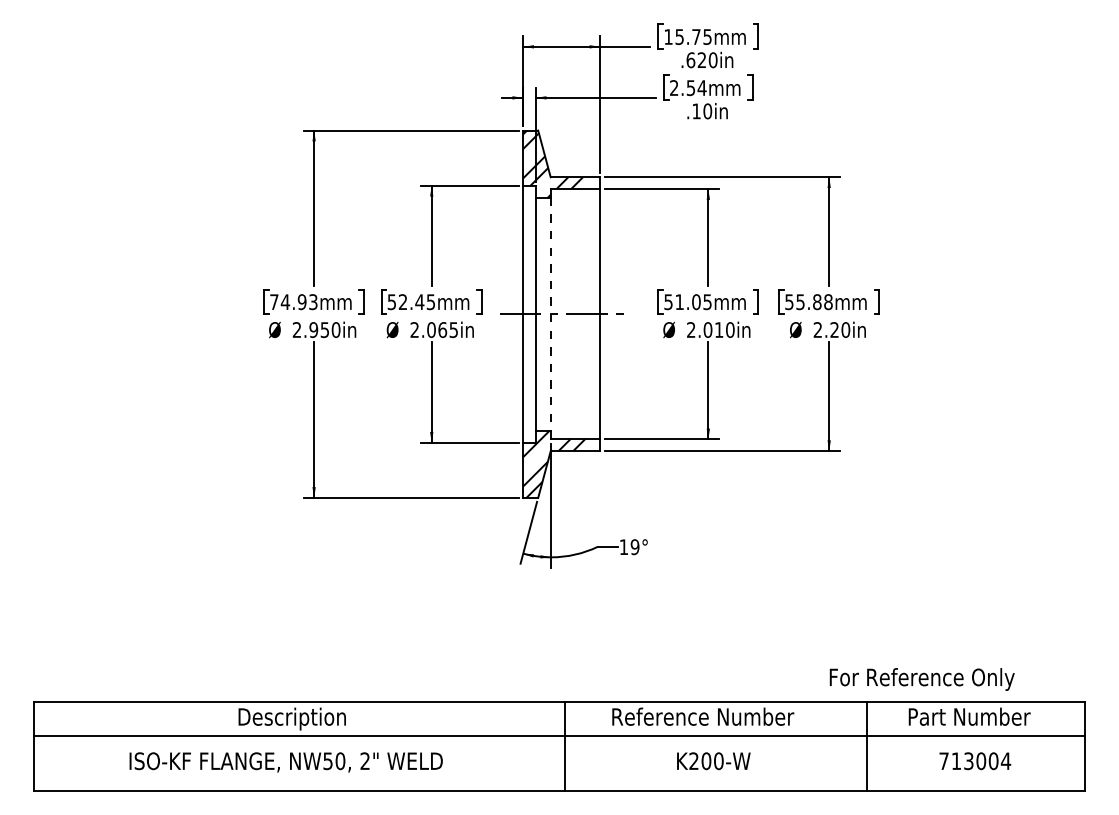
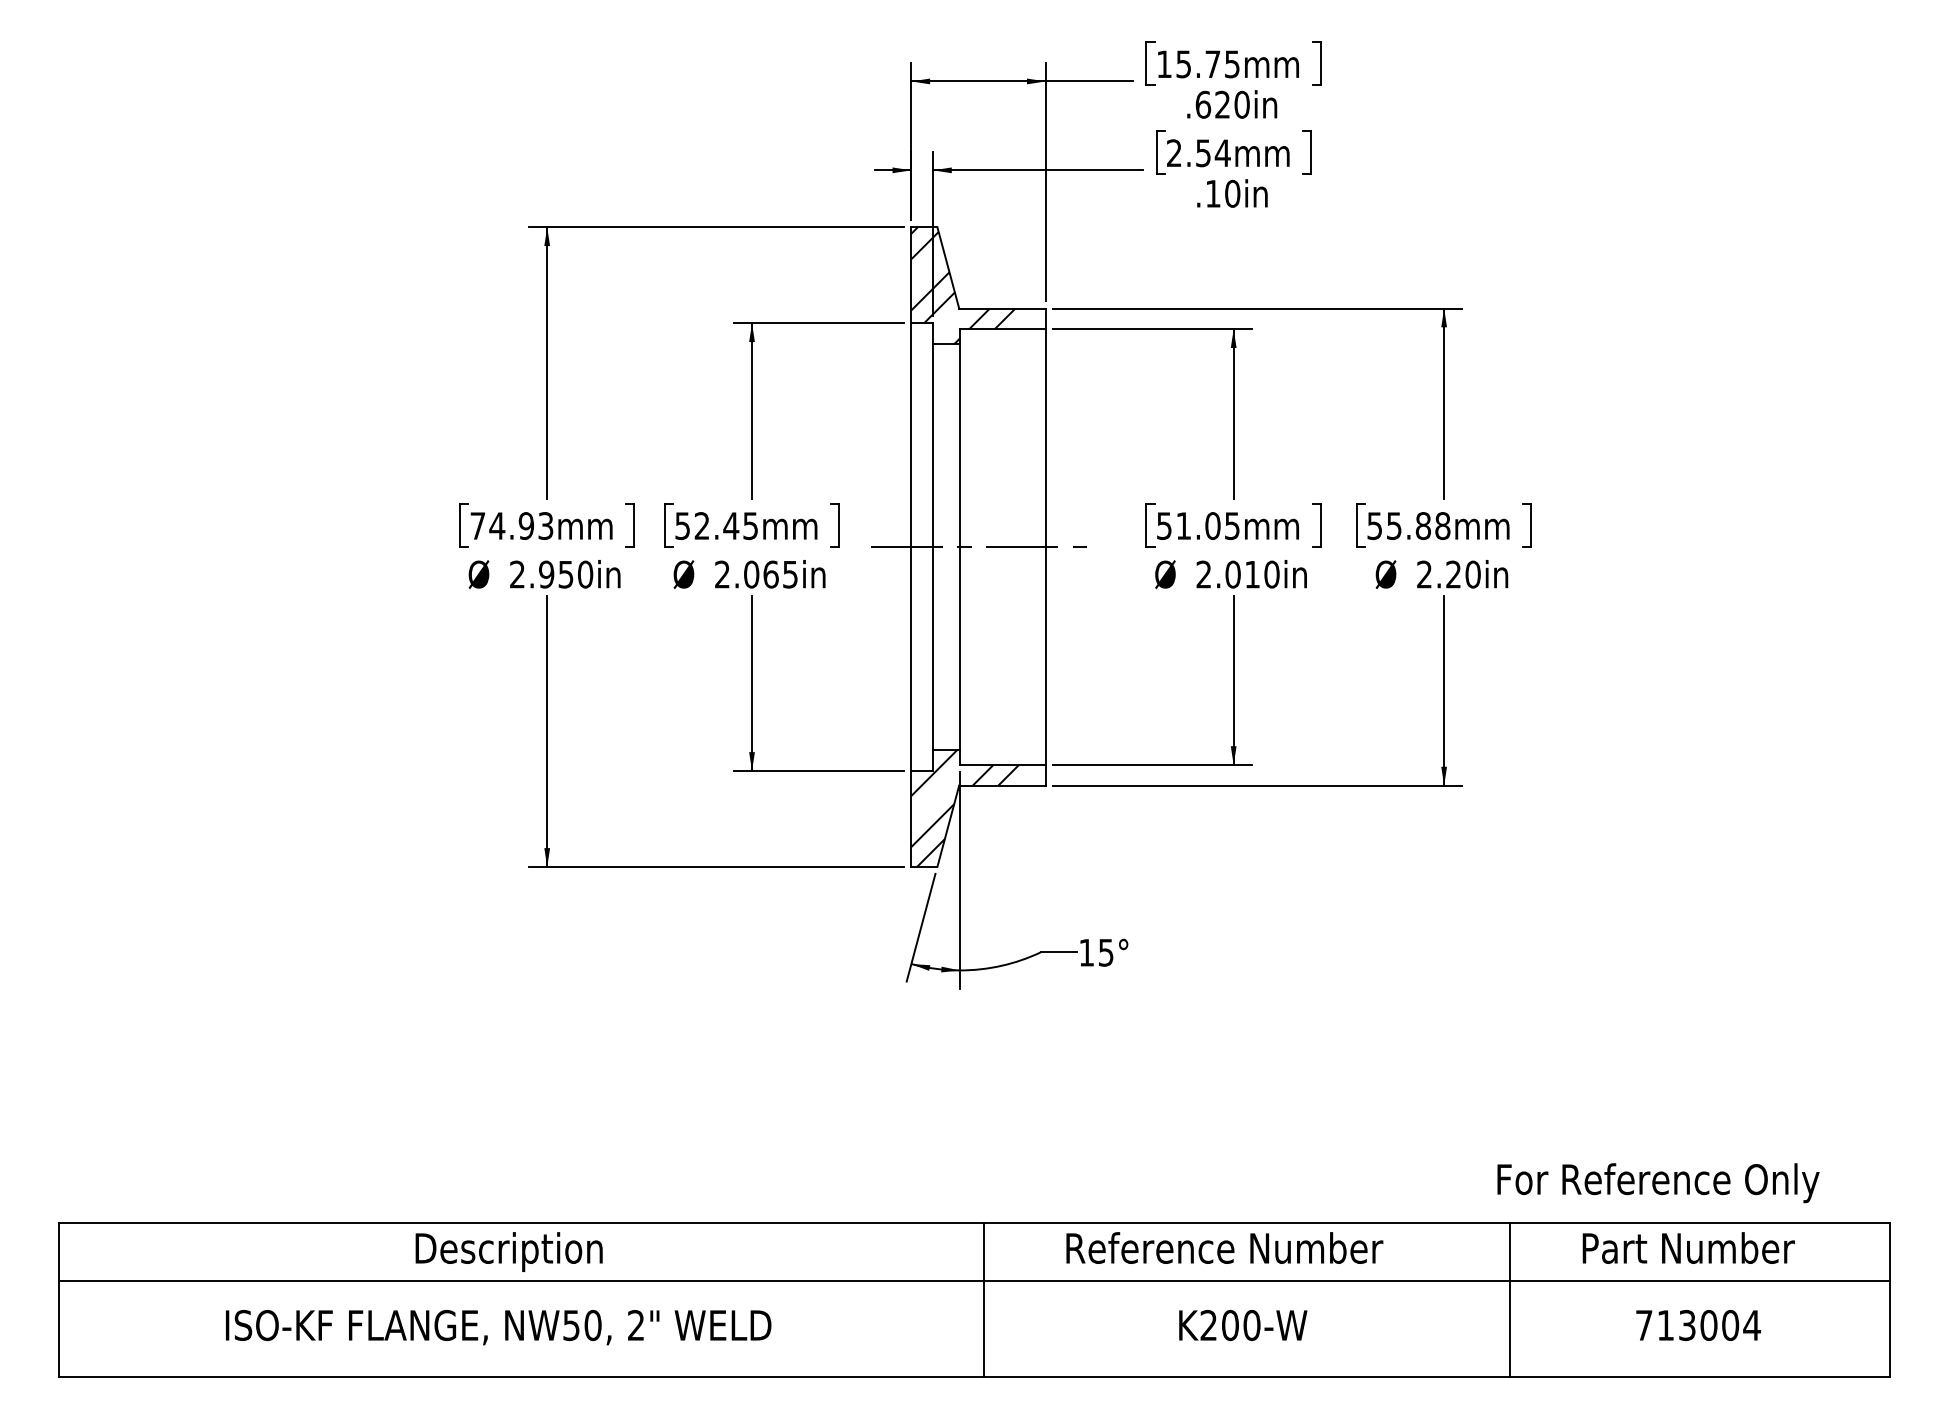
line: (551, 314) -> (960, 547), dashed -> solid
text: (634, 546) -> (1105, 951), 19° -> 15°
text: (921, 679) -> (1657, 1183), moved

